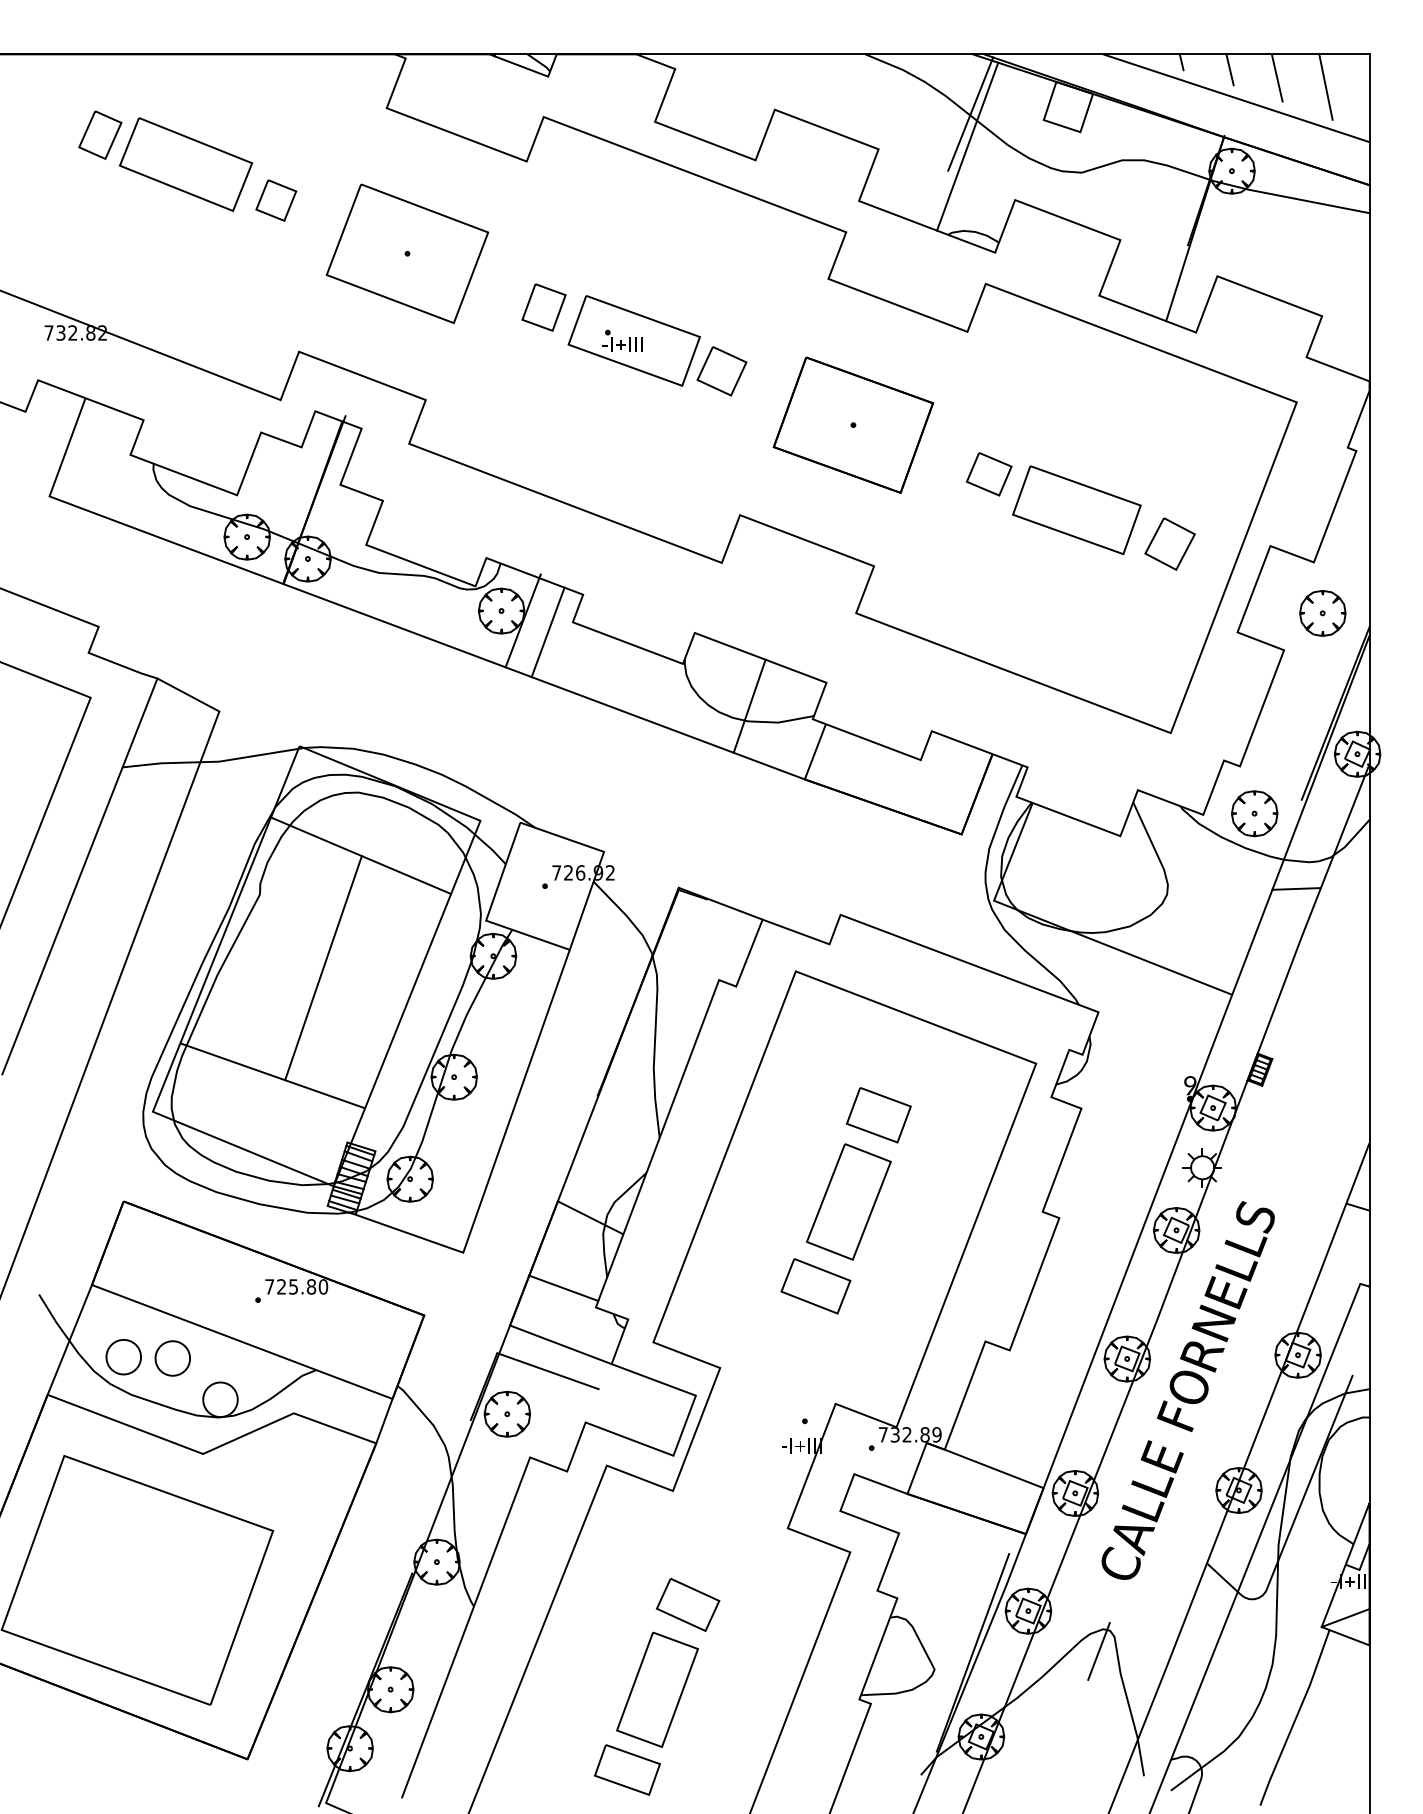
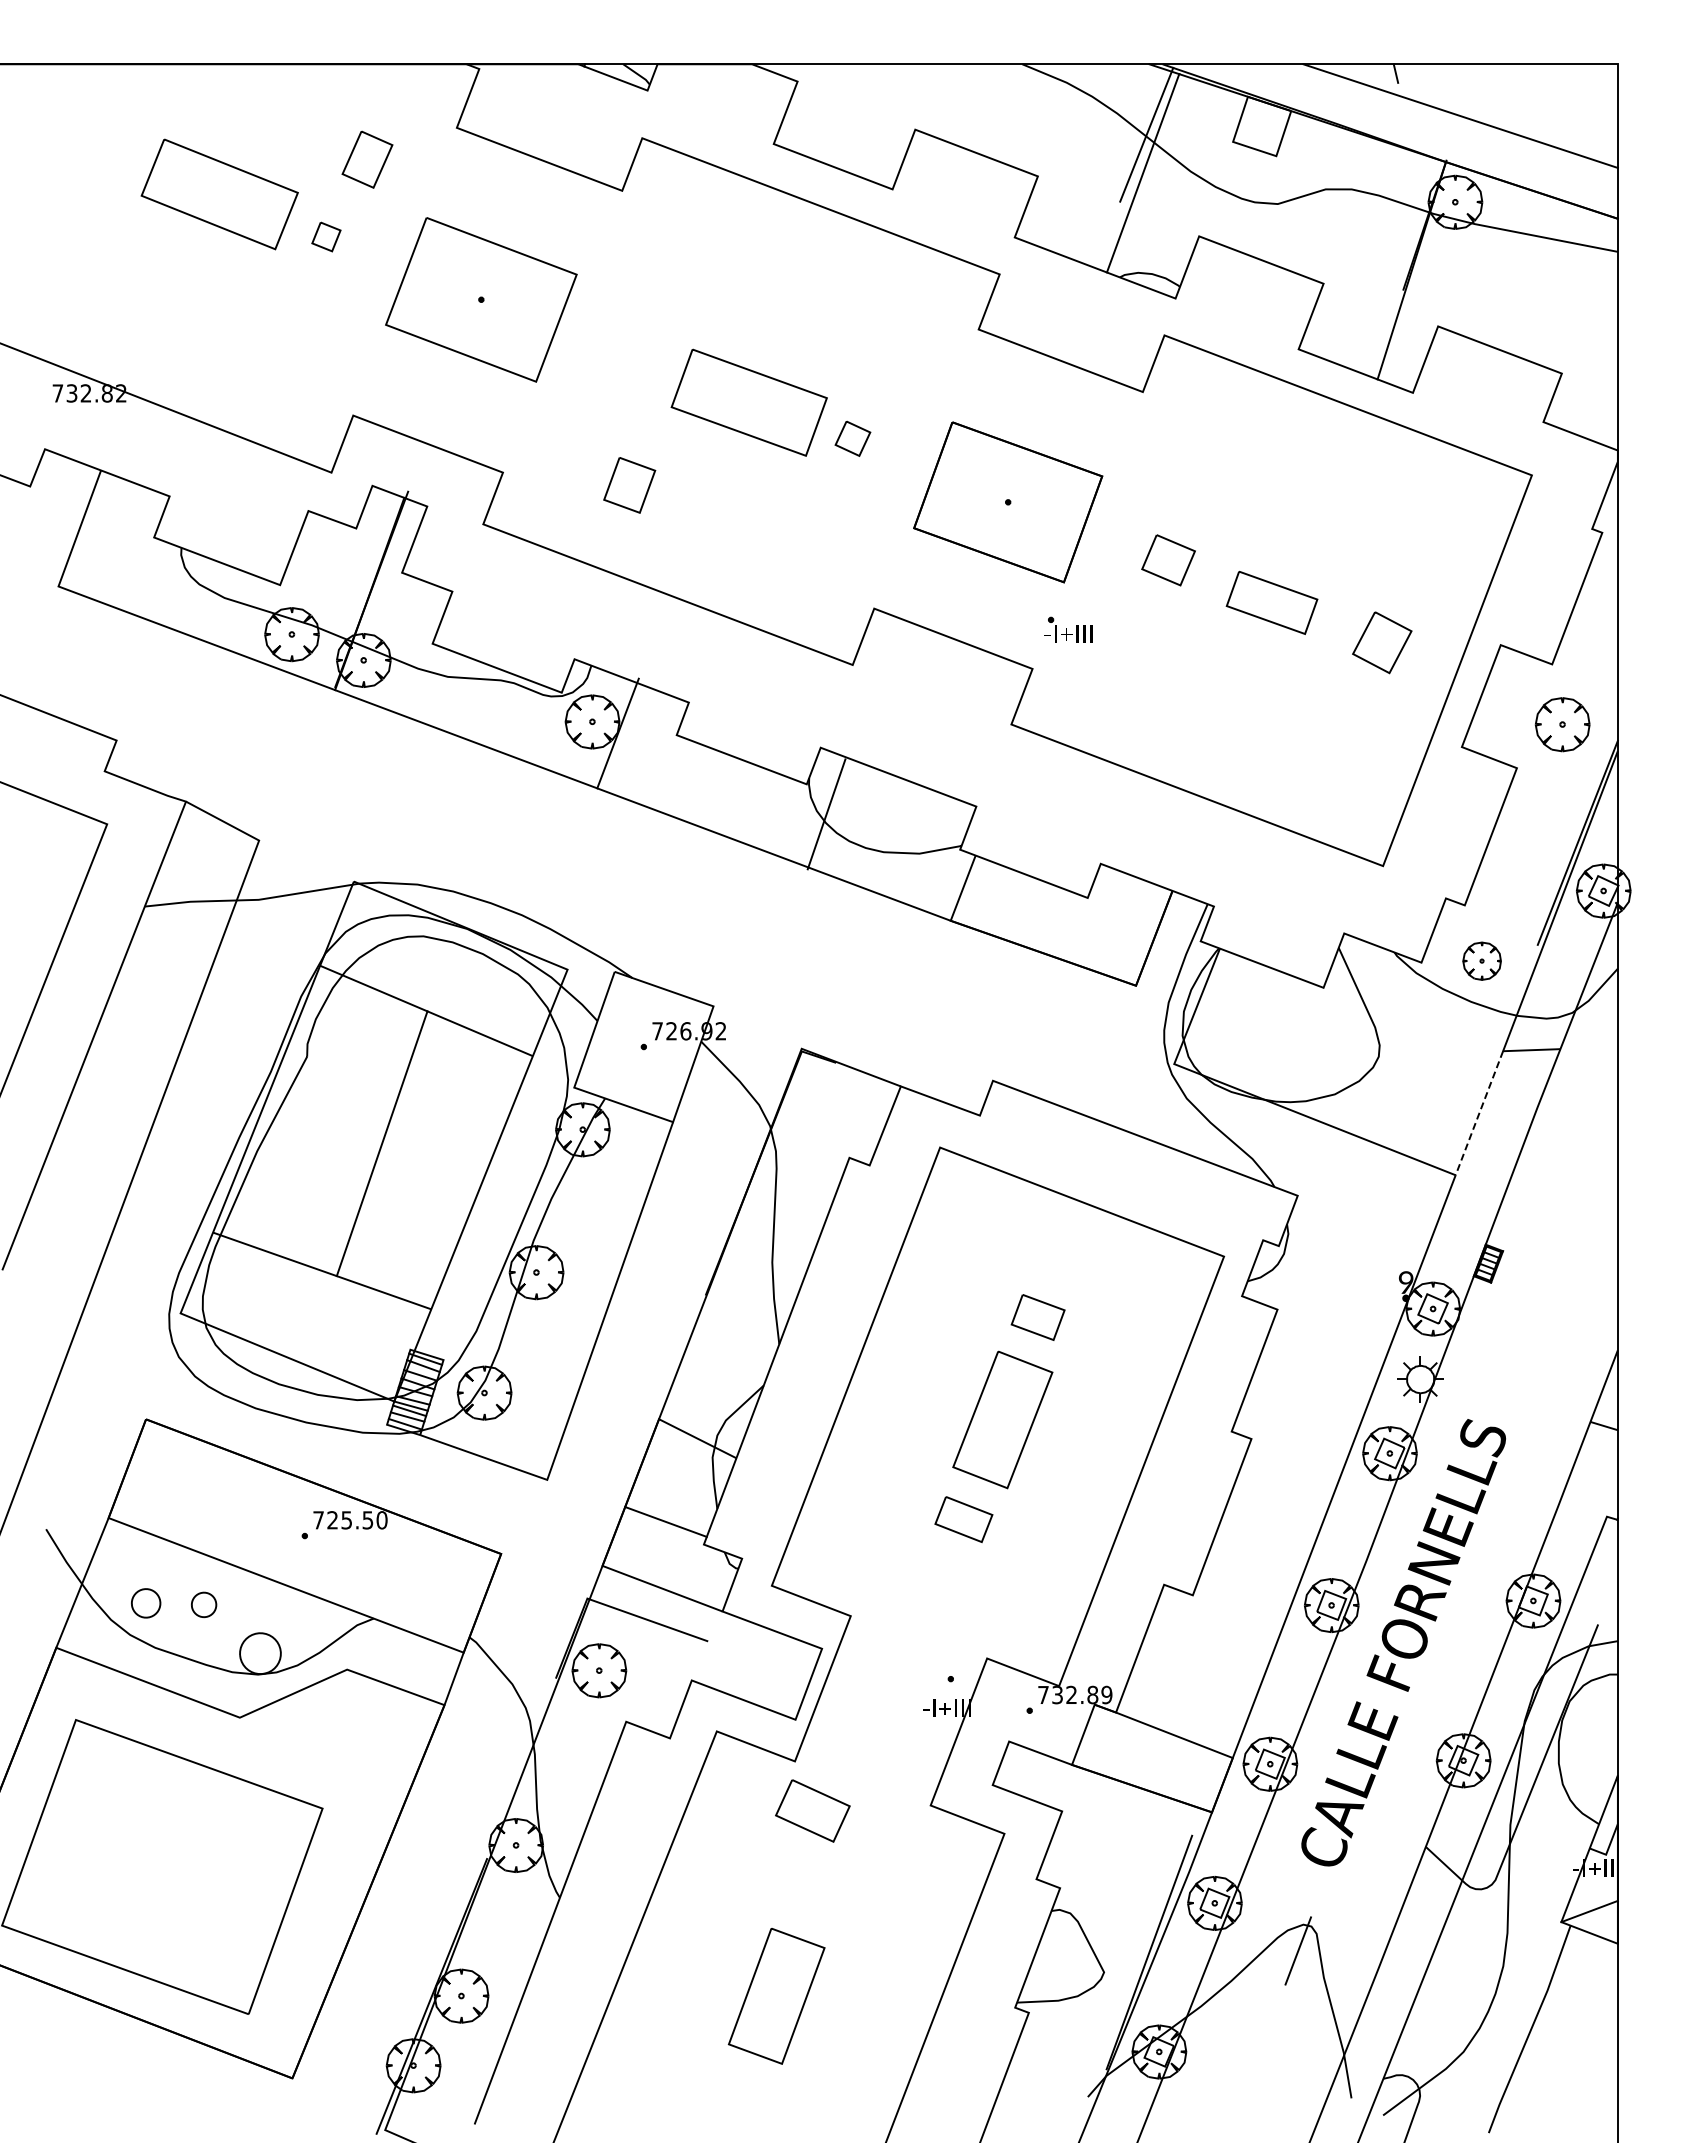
line: (1229, 69) -> (1452, 82), removed
line: (1276, 77) -> (1508, 91), removed
line: (1326, 86) -> (1566, 102), removed
part: (100, 134) -> (367, 159), moved
part: (276, 200) -> (326, 236), size x0.6
part: (543, 307) -> (629, 485), moved
part: (622, 340) -> (1068, 629), moved
part: (721, 371) -> (852, 438), size x0.6
part: (1076, 509) -> (1271, 602), size x0.6
line: (548, 631) -> (647, 746), removed
line: (749, 706) -> (826, 814), moved
part: (1254, 813) -> (1481, 960), size x0.7
line: (1252, 942) -> (1479, 1113), solid -> dashed
part: (878, 1115) -> (1037, 1317), size x0.7
part: (815, 1286) -> (963, 1519), size x0.7
text: (311, 1287) -> (367, 1520), 725.80 -> 725.50
part: (123, 1357) -> (145, 1603), size x0.7
part: (172, 1358) -> (203, 1604), size x0.6
part: (687, 1604) -> (812, 1810), moved
part: (627, 1769) -> (741, 2090), removed

